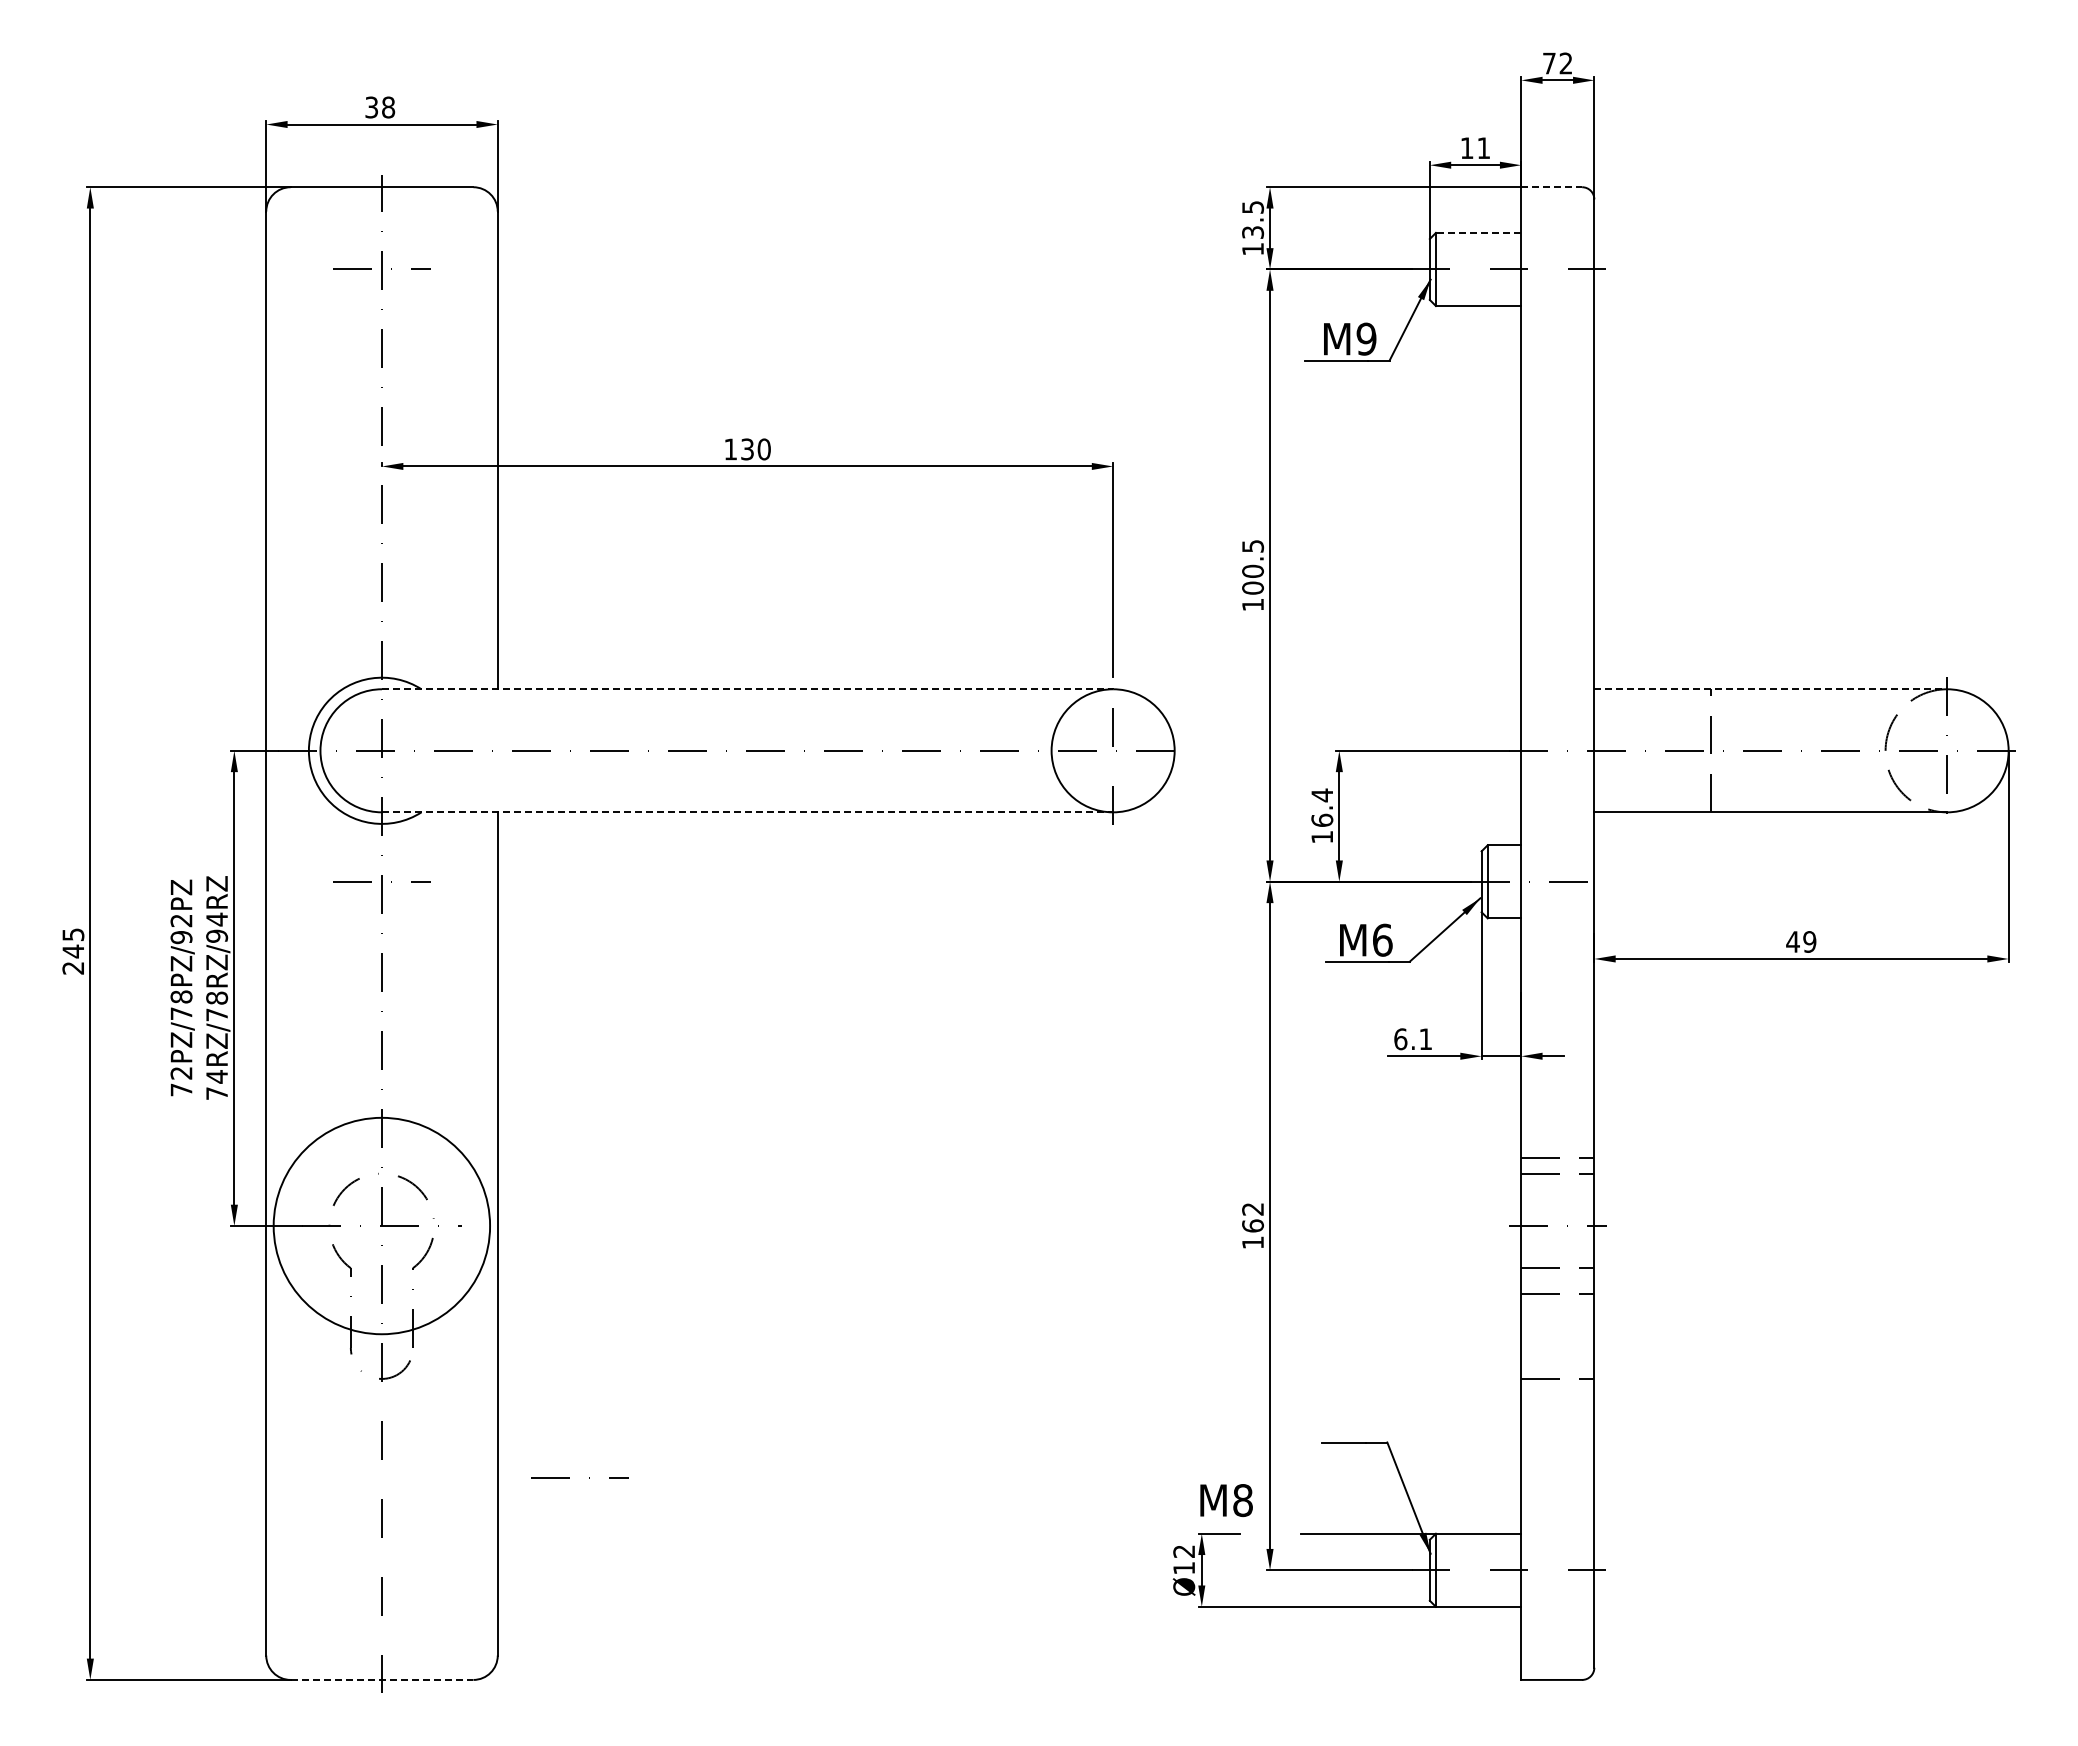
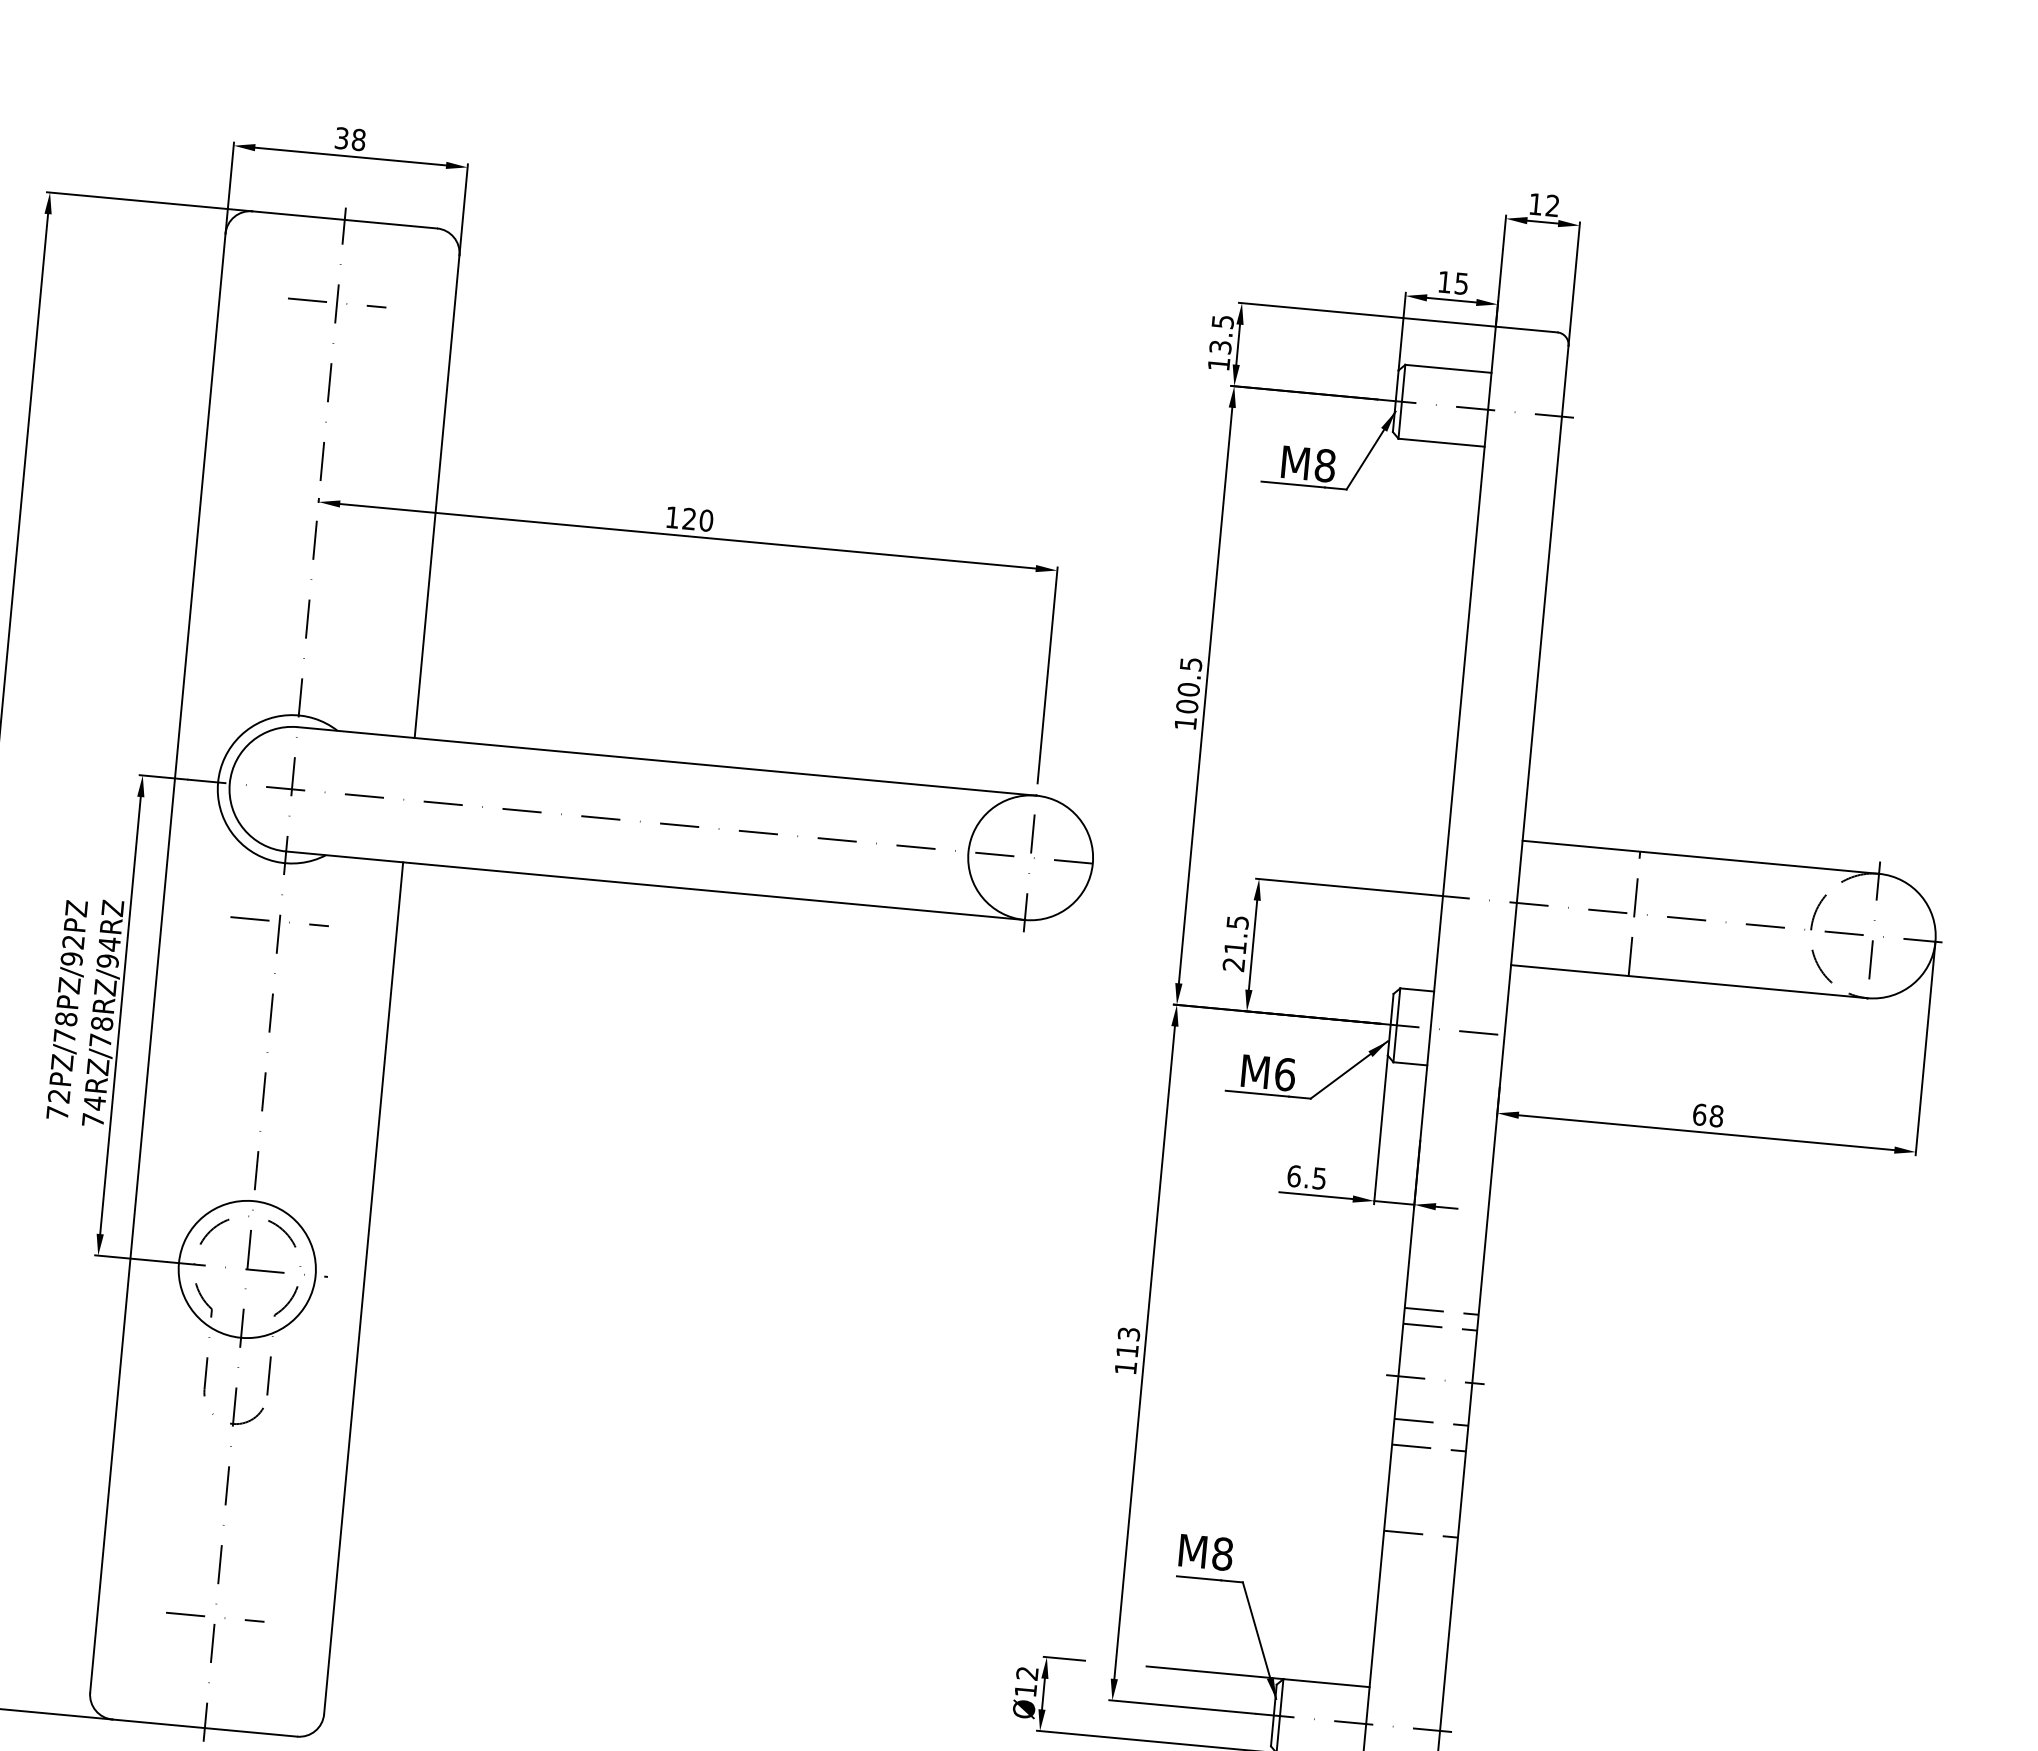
text: (1549, 63) -> (1535, 204), 72 -> 12
text: (1483, 148) -> (1461, 284), 11 -> 15
line: (1551, 187) -> (1526, 329), dashed -> solid
line: (1478, 232) -> (1448, 368), dashed -> solid
text: (1366, 338) -> (1325, 465), M9 -> M8
text: (747, 449) -> (689, 519), 130 -> 120
line: (747, 689) -> (666, 761), dashed -> solid
line: (1771, 689) -> (1701, 857), dashed -> solid
line: (747, 812) -> (655, 885), dashed -> solid
text: (1322, 815) -> (1236, 942), 16.4 -> 21.5
text: (1801, 941) -> (1708, 1115), 49 -> 68
text: (1425, 1039) -> (1319, 1178), 6.1 -> 6.5
text: (1253, 1217) -> (1128, 1342), 162 -> 113
circle: (381, 1225) -> (246, 1268), size x0.62
line: (569, 1477) -> (204, 1615), moved
text: (1226, 1500) -> (1206, 1552), moved
line: (382, 1679) -> (205, 1727), dashed -> solid

